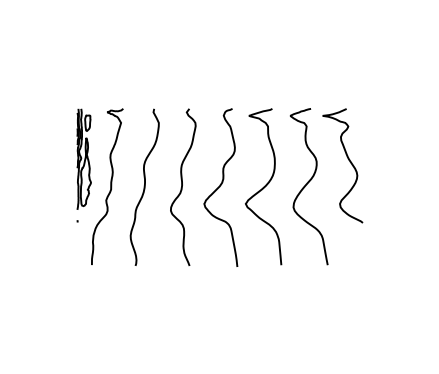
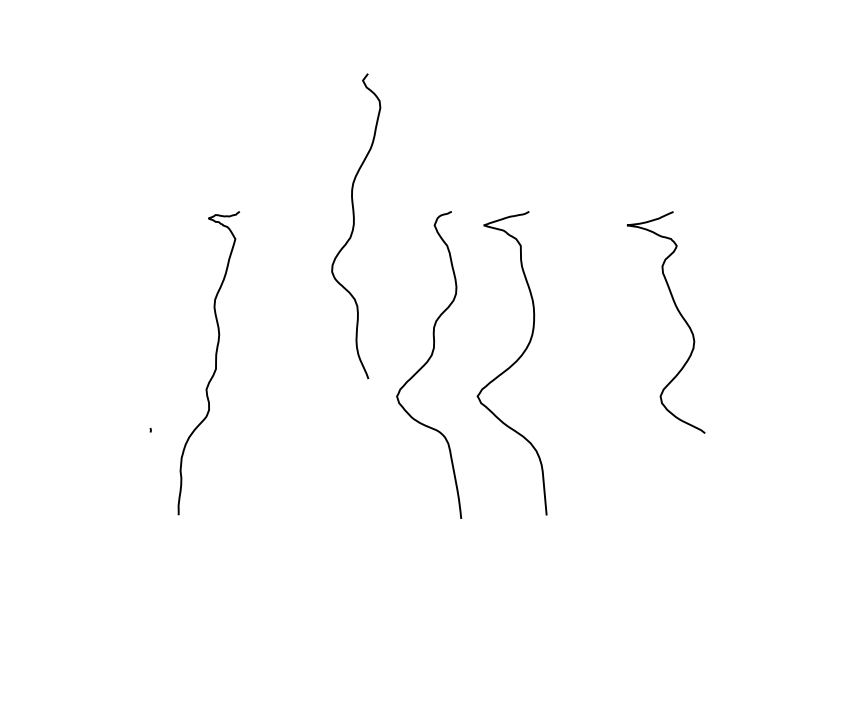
part: (83, 158) -> (162, 308), removed
curve: (307, 184) -> (597, 358), removed
curve: (144, 186) -> (280, 362), removed
curve: (182, 186) -> (354, 224), moved

